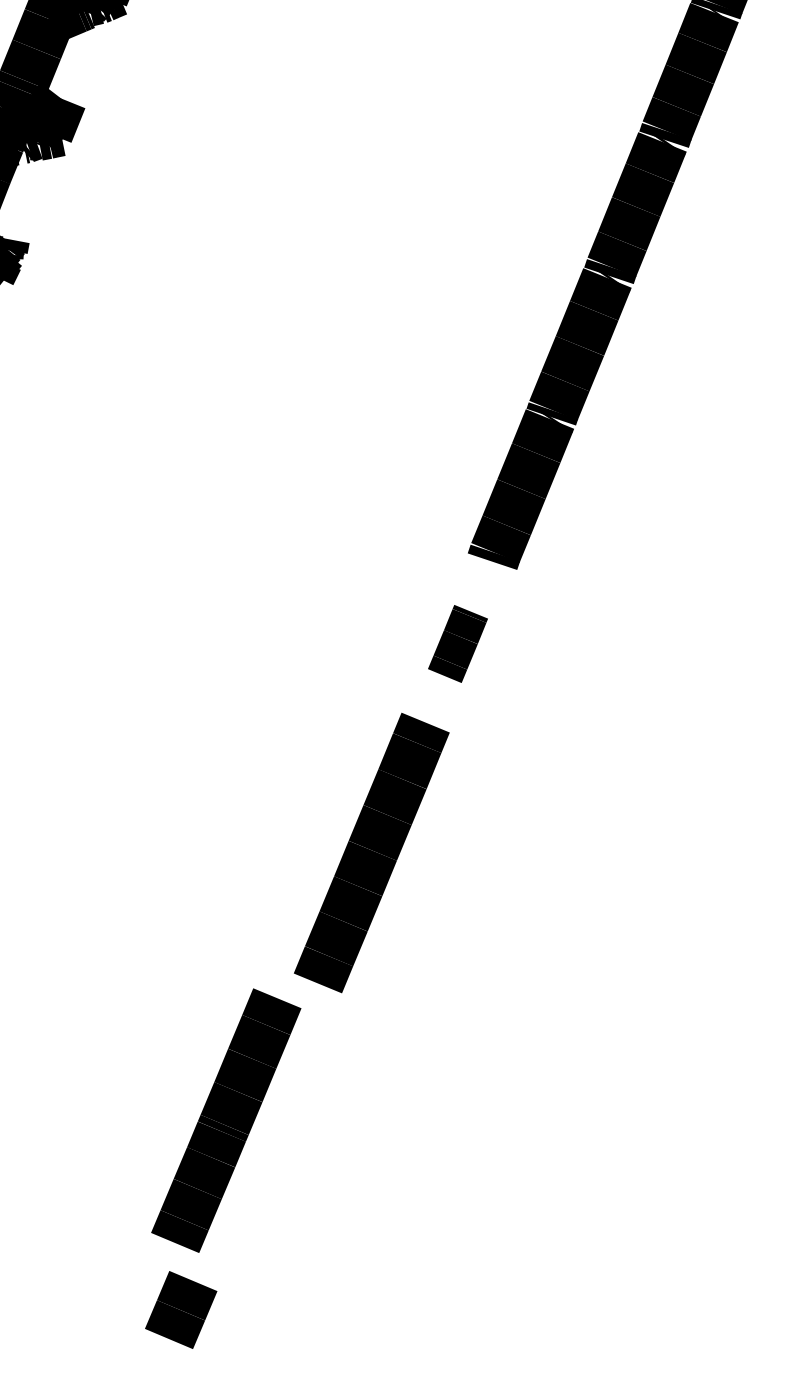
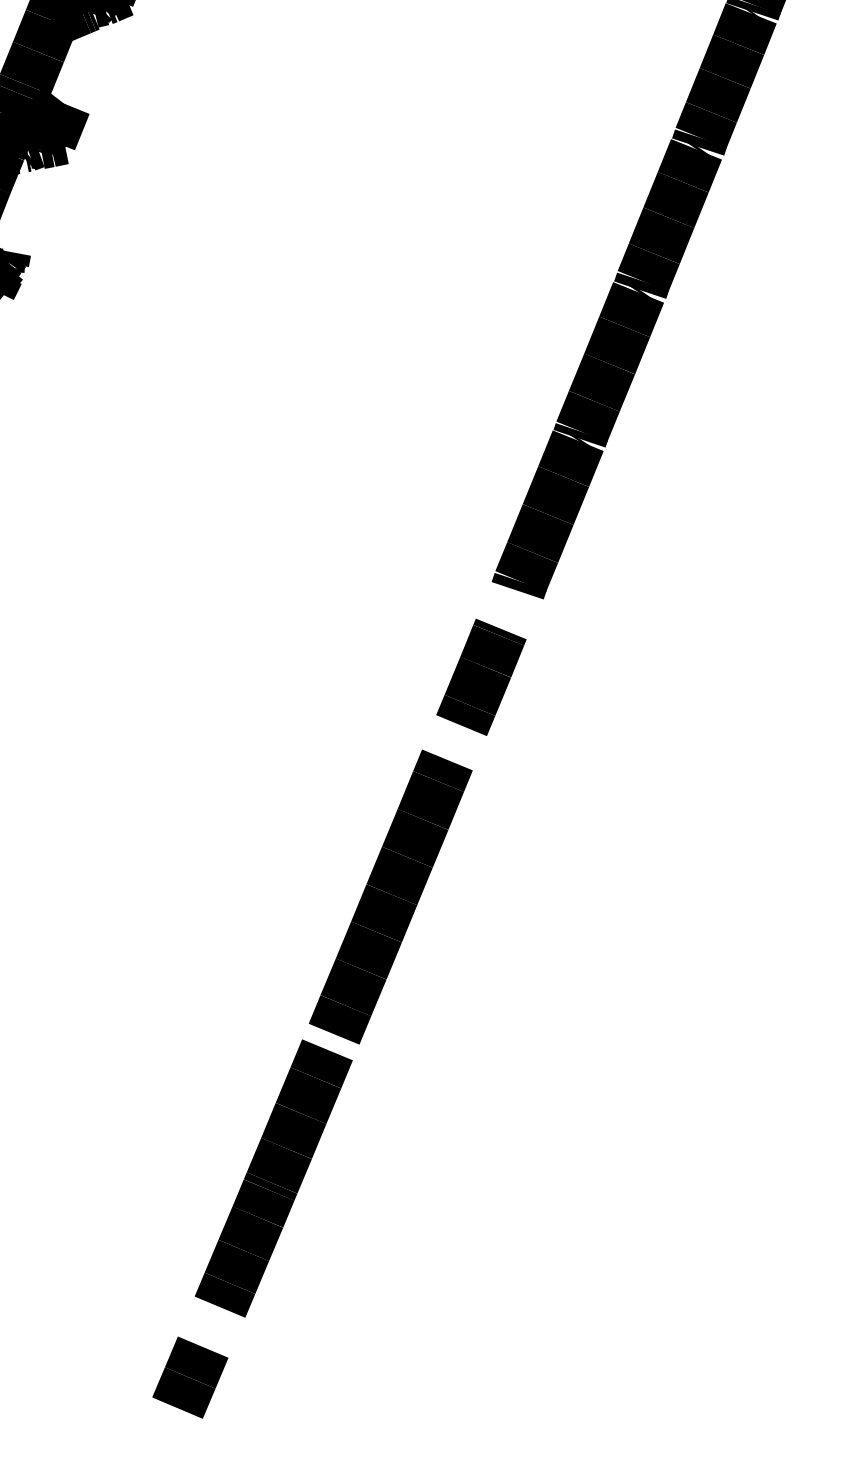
part: (458, 643) -> (481, 676), size x1.43
part: (226, 1120) -> (273, 1178), moved

